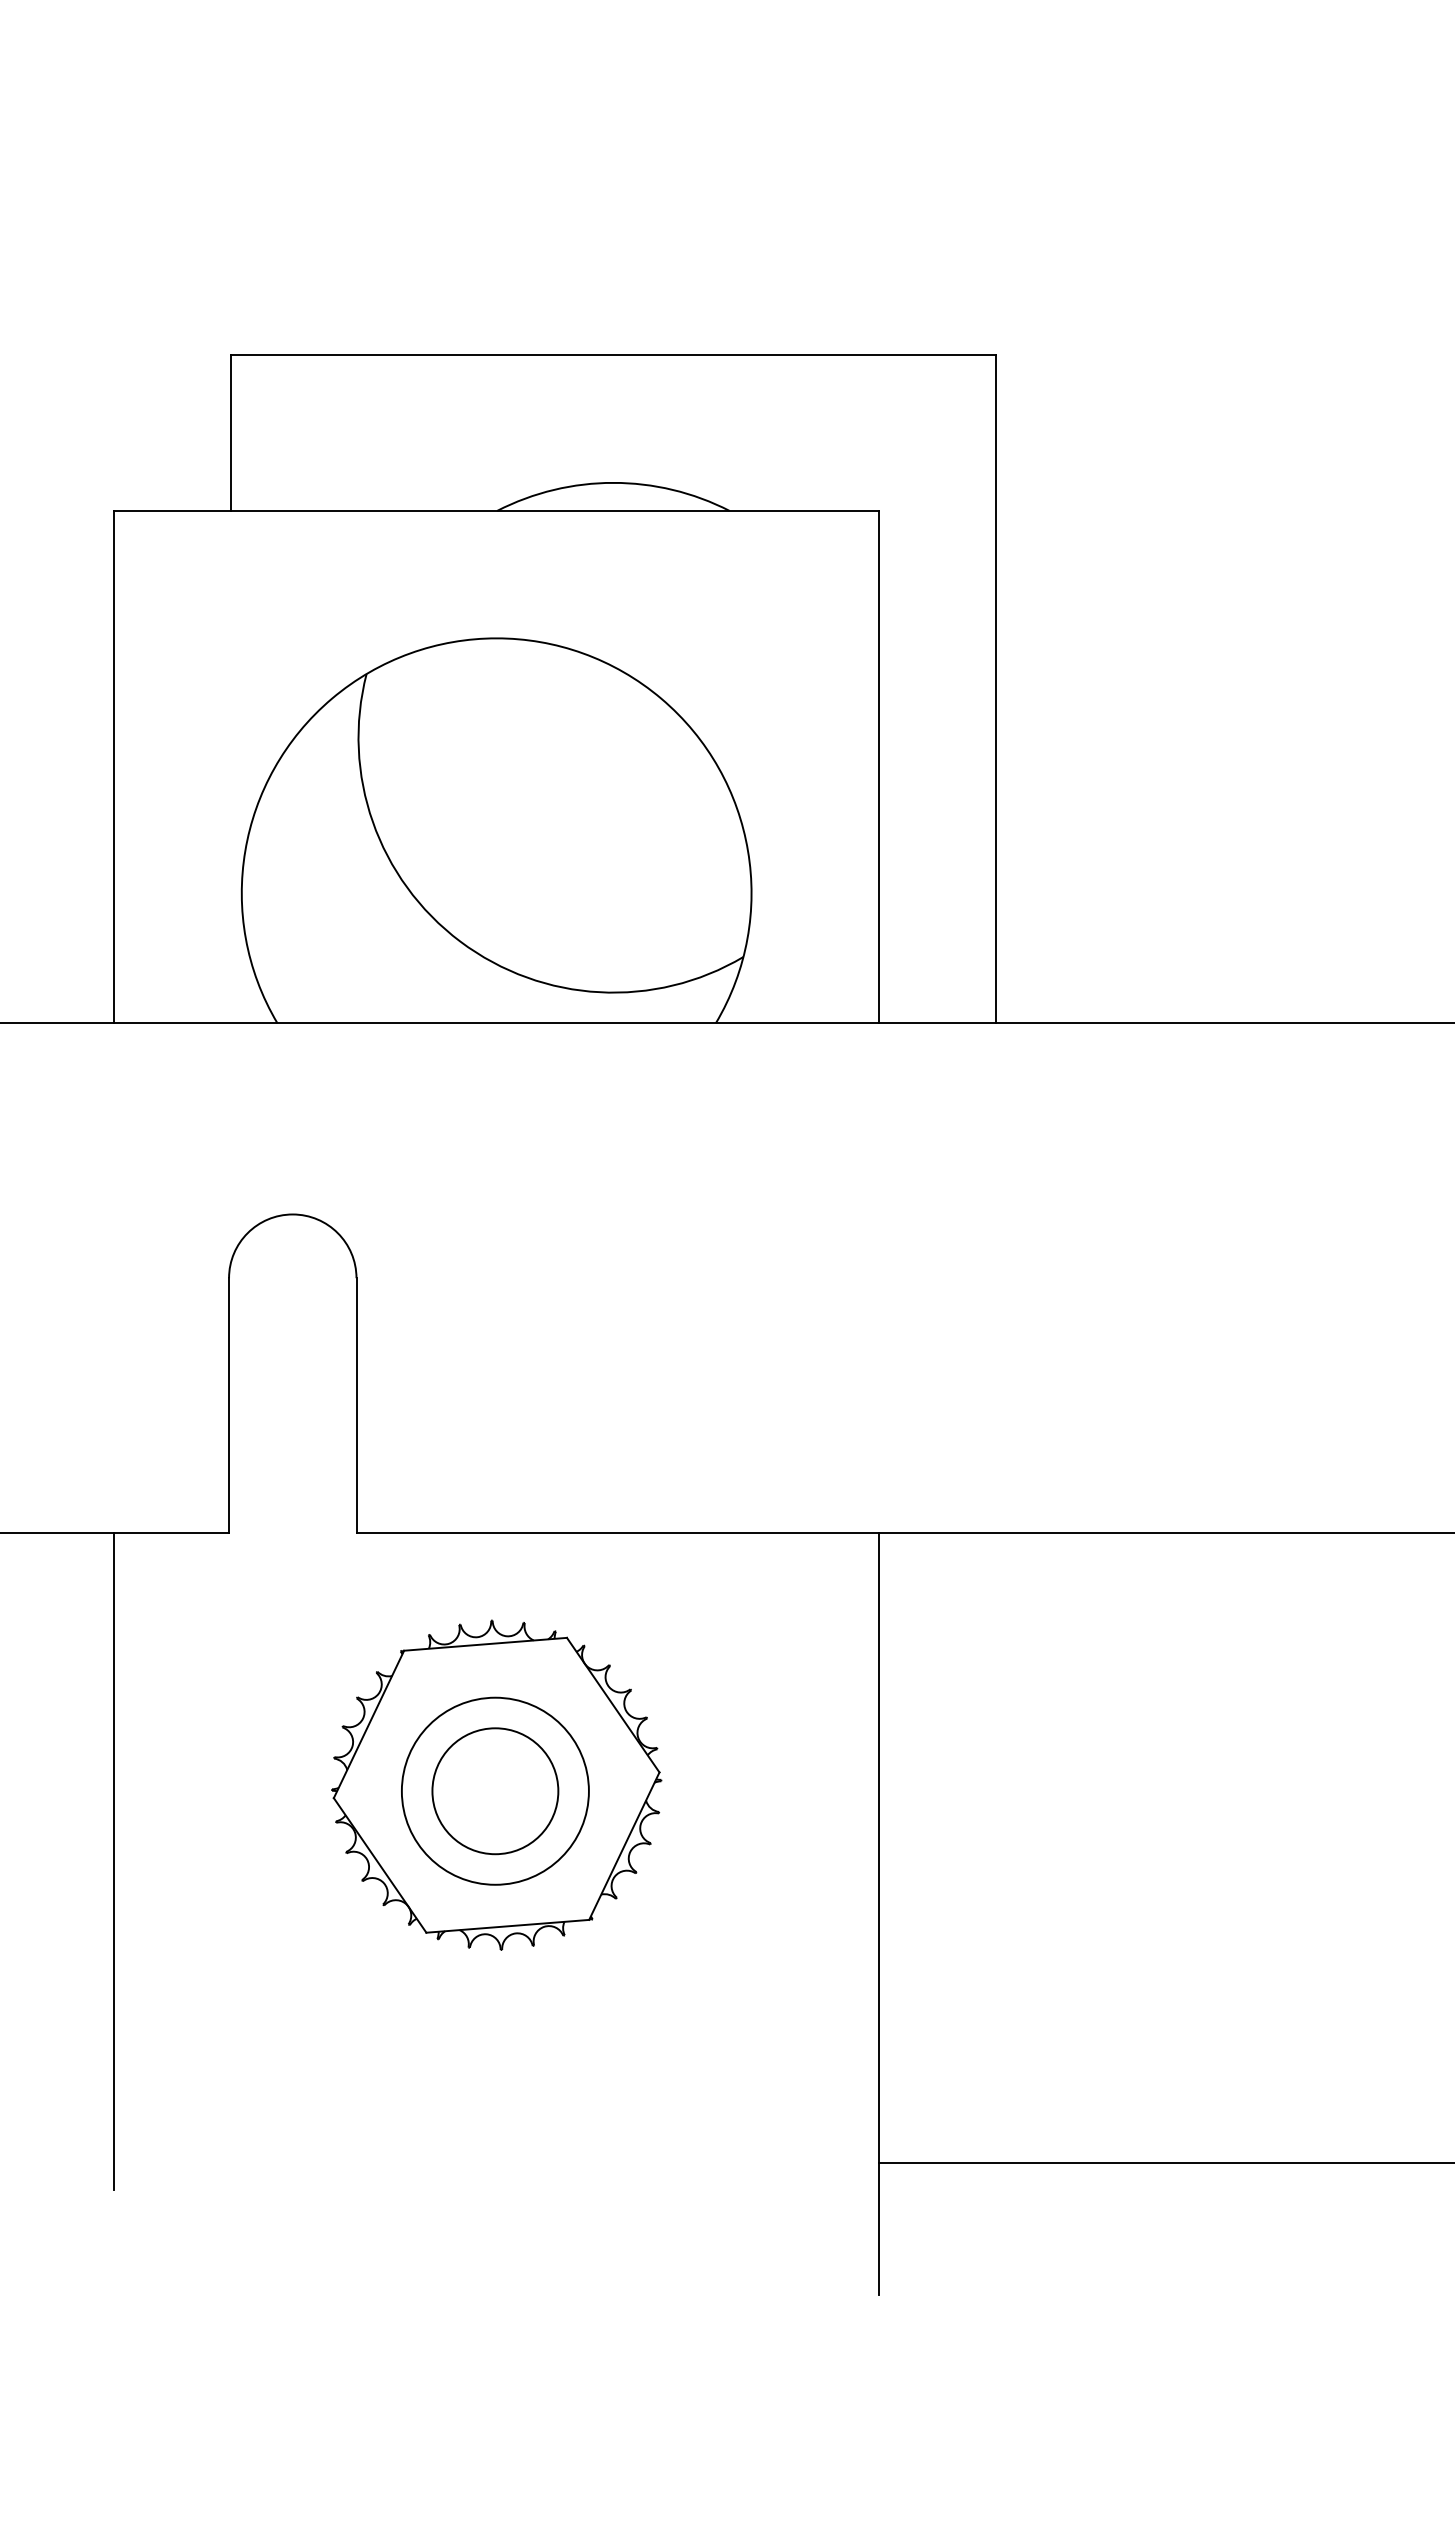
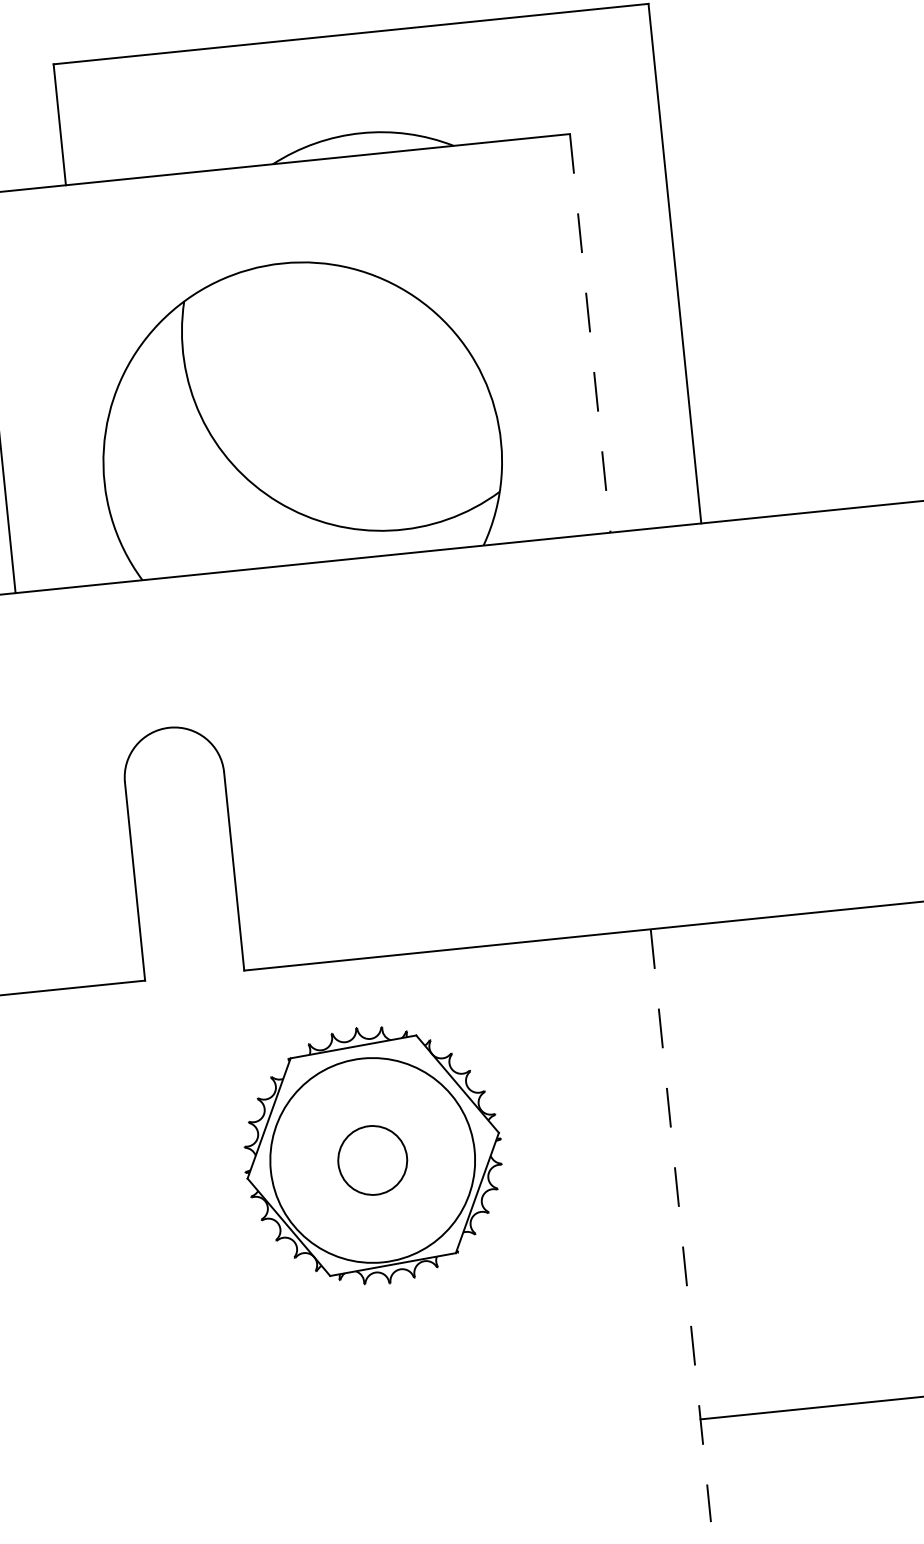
line: (878, 767) -> (589, 333), solid -> dashed
circle: (494, 1790) -> (371, 1159), size x1.4
circle: (495, 1791) -> (372, 1160), size x0.7
line: (114, 1861) -> (81, 1245), removed
line: (878, 1914) -> (680, 1226), solid -> dashed

